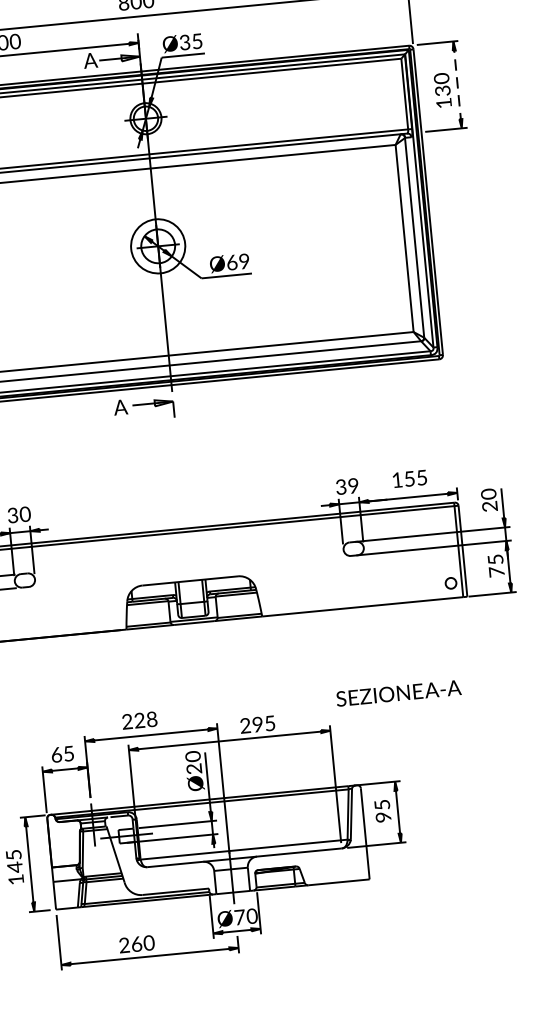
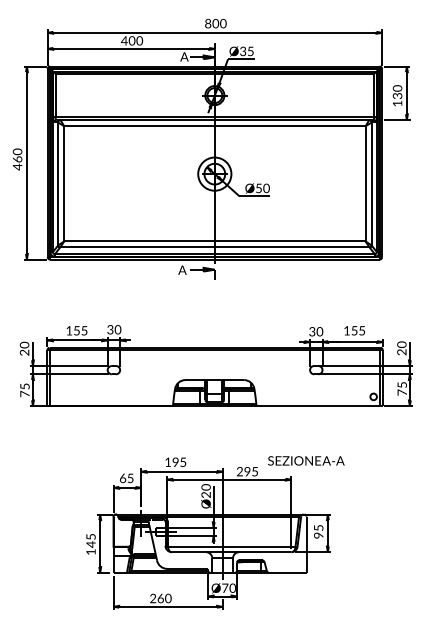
line: (456, 85) -> (406, 93), dashed -> solid
text: (237, 262) -> (262, 188), Ø69 -> Ø50
text: (353, 487) -> (319, 332), 39 -> 30
text: (399, 692) -> (306, 460), moved
text: (139, 719) -> (175, 461), 228 -> 195

